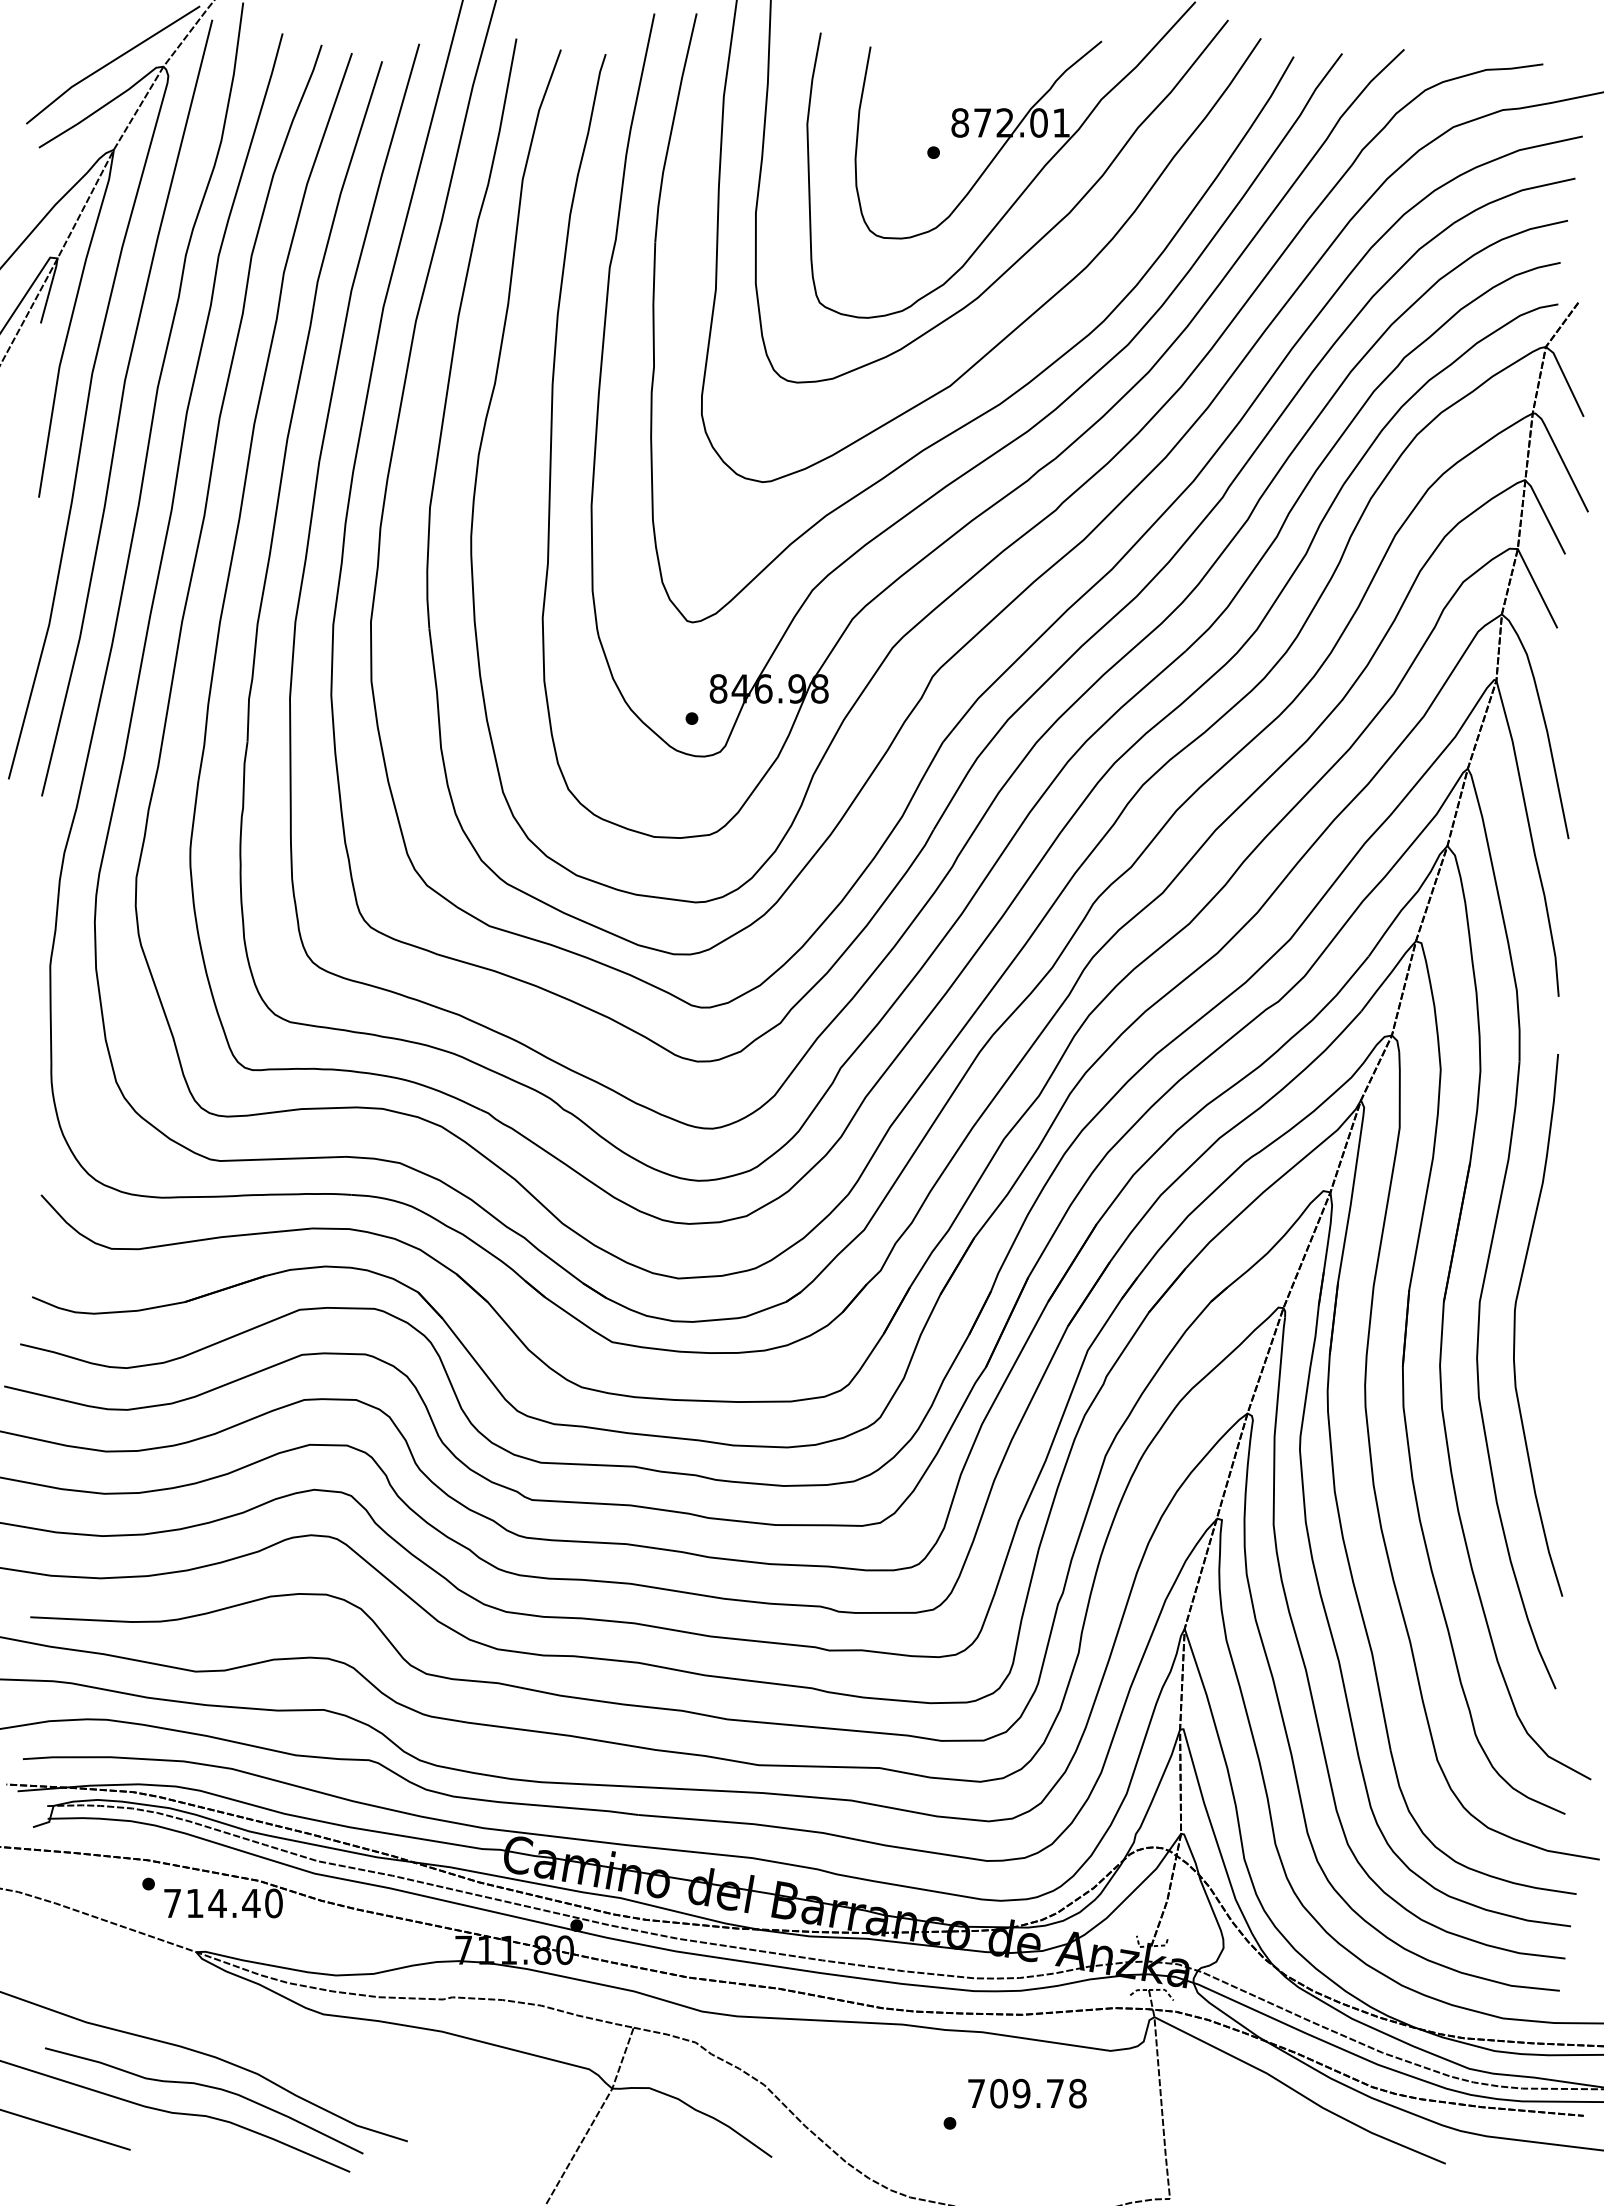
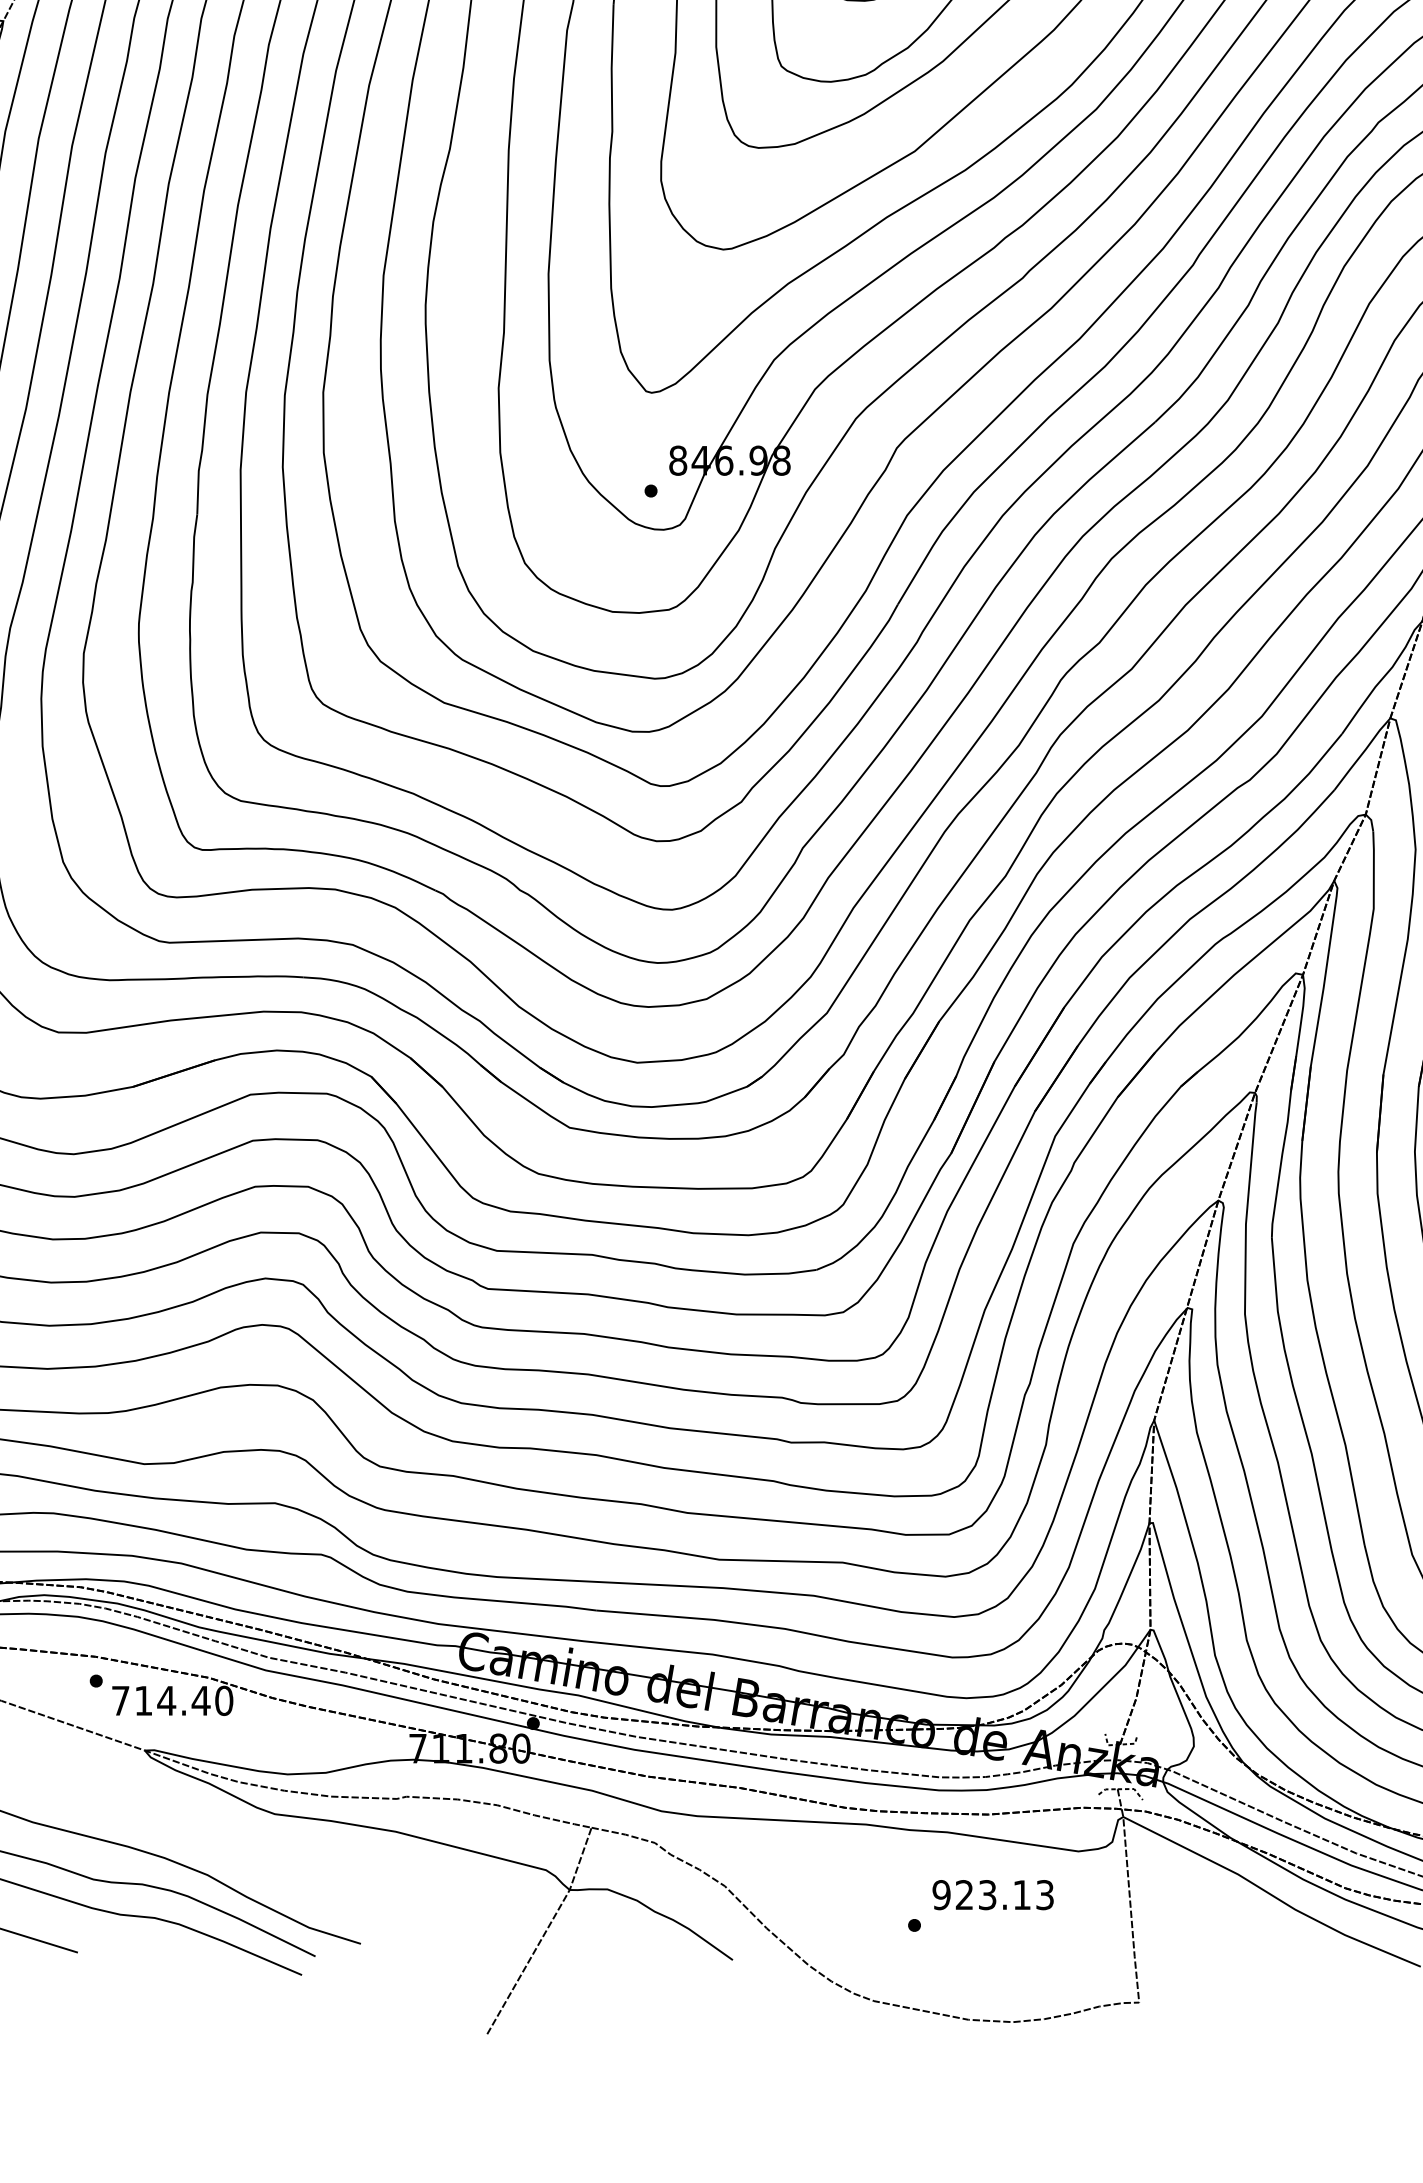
text: (1026, 2093) -> (992, 1894), 709.78 -> 923.13

